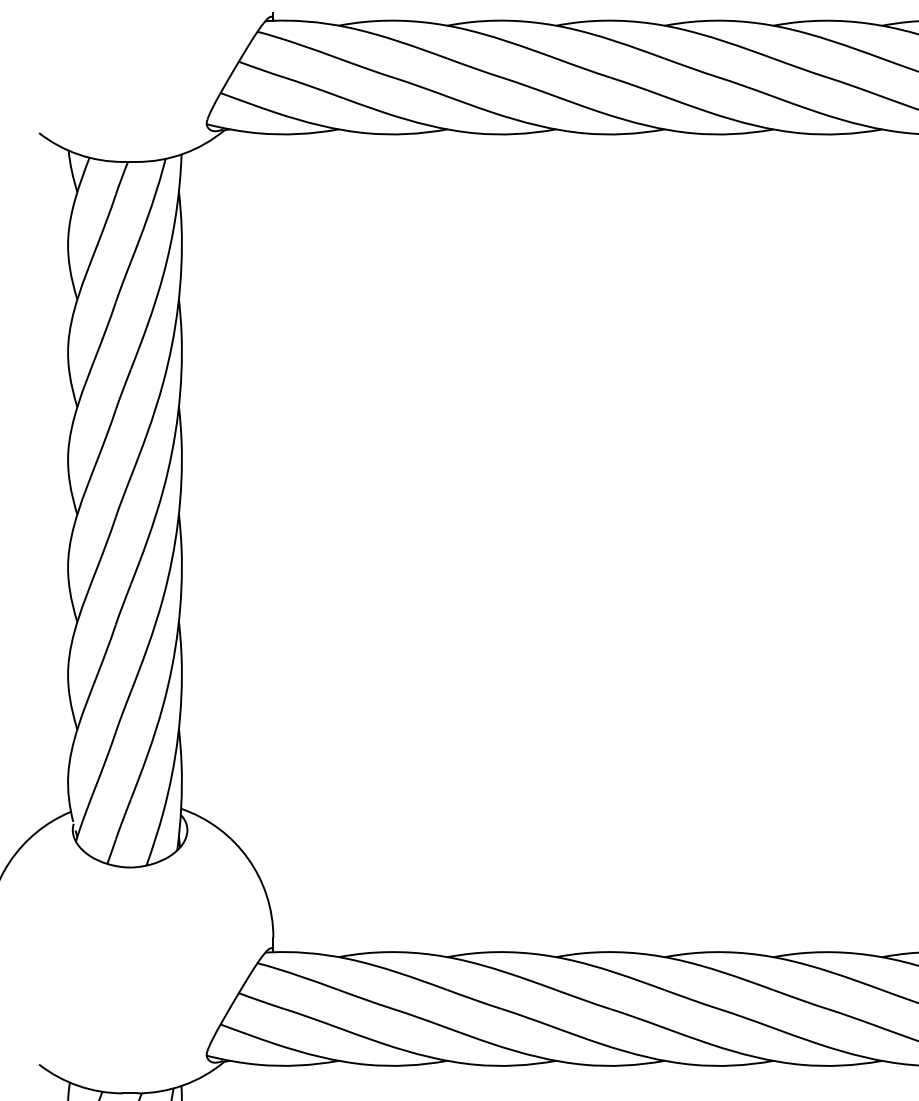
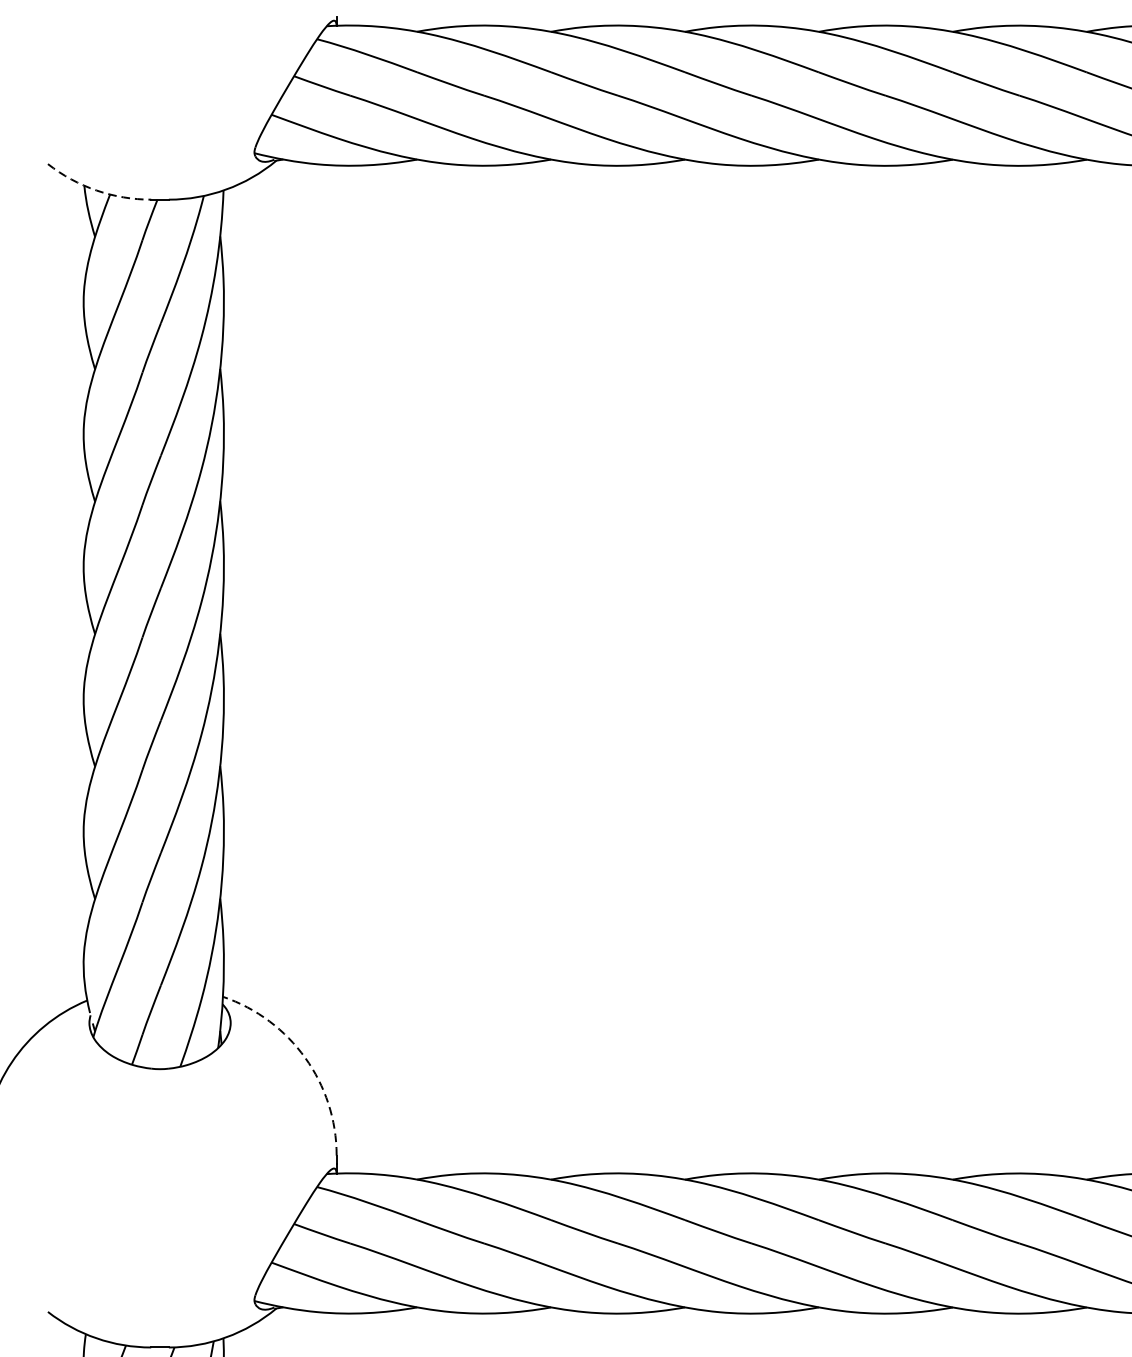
arc: (78, 154) -> (96, 190), solid -> dashed
arc: (247, 858) -> (304, 1058), solid -> dashed

